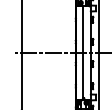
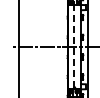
line: (83, 51) -> (74, 45), solid -> dashed

